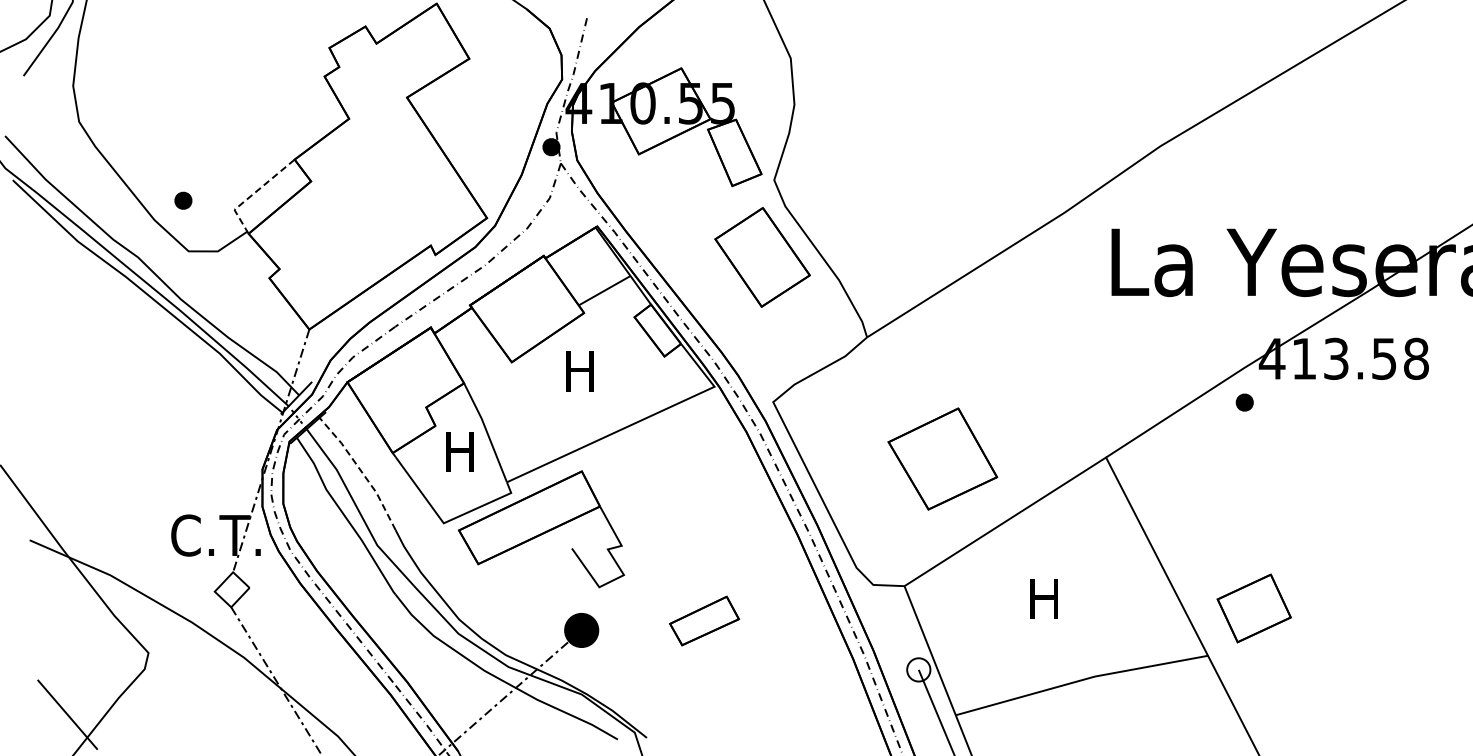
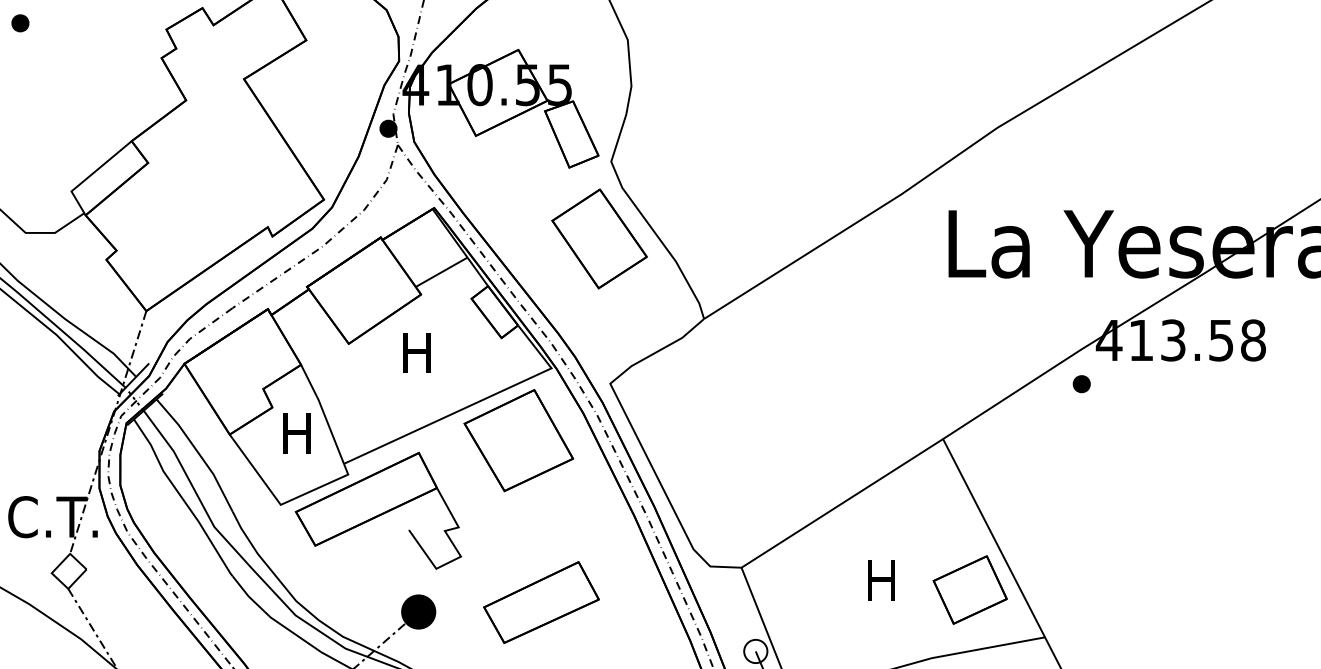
line: (253, 193) -> (90, 175), dashed -> solid
part: (183, 200) -> (20, 23), moved
part: (942, 458) -> (518, 440), moved
line: (361, 471) -> (198, 453), dashed -> solid
part: (1253, 608) -> (969, 590), moved
part: (704, 620) -> (541, 602), size x1.67

